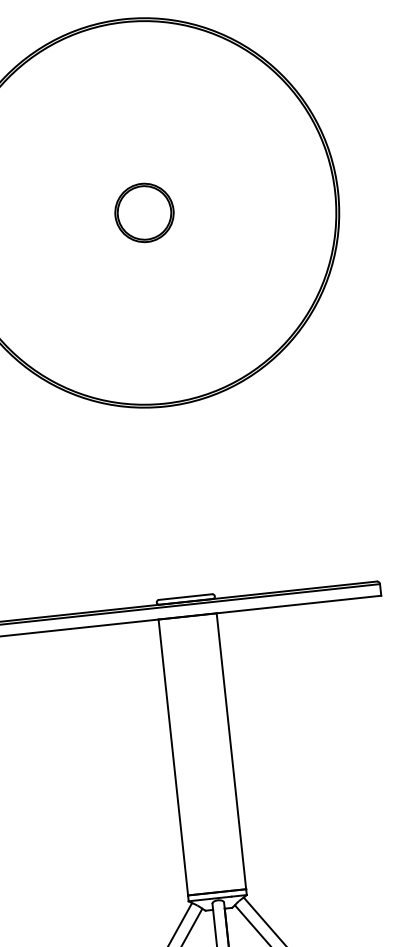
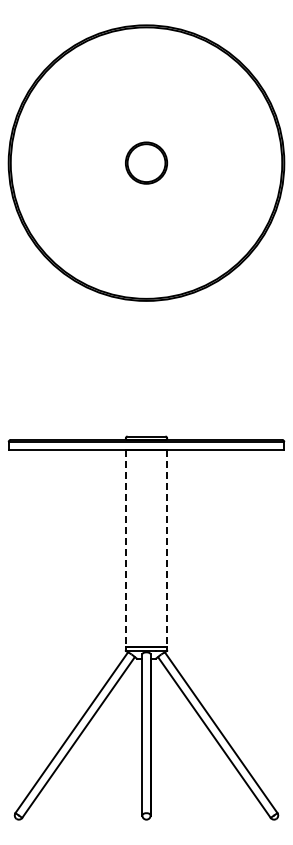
line: (231, 751) -> (167, 548), solid -> dashed
line: (172, 757) -> (125, 548), solid -> dashed

